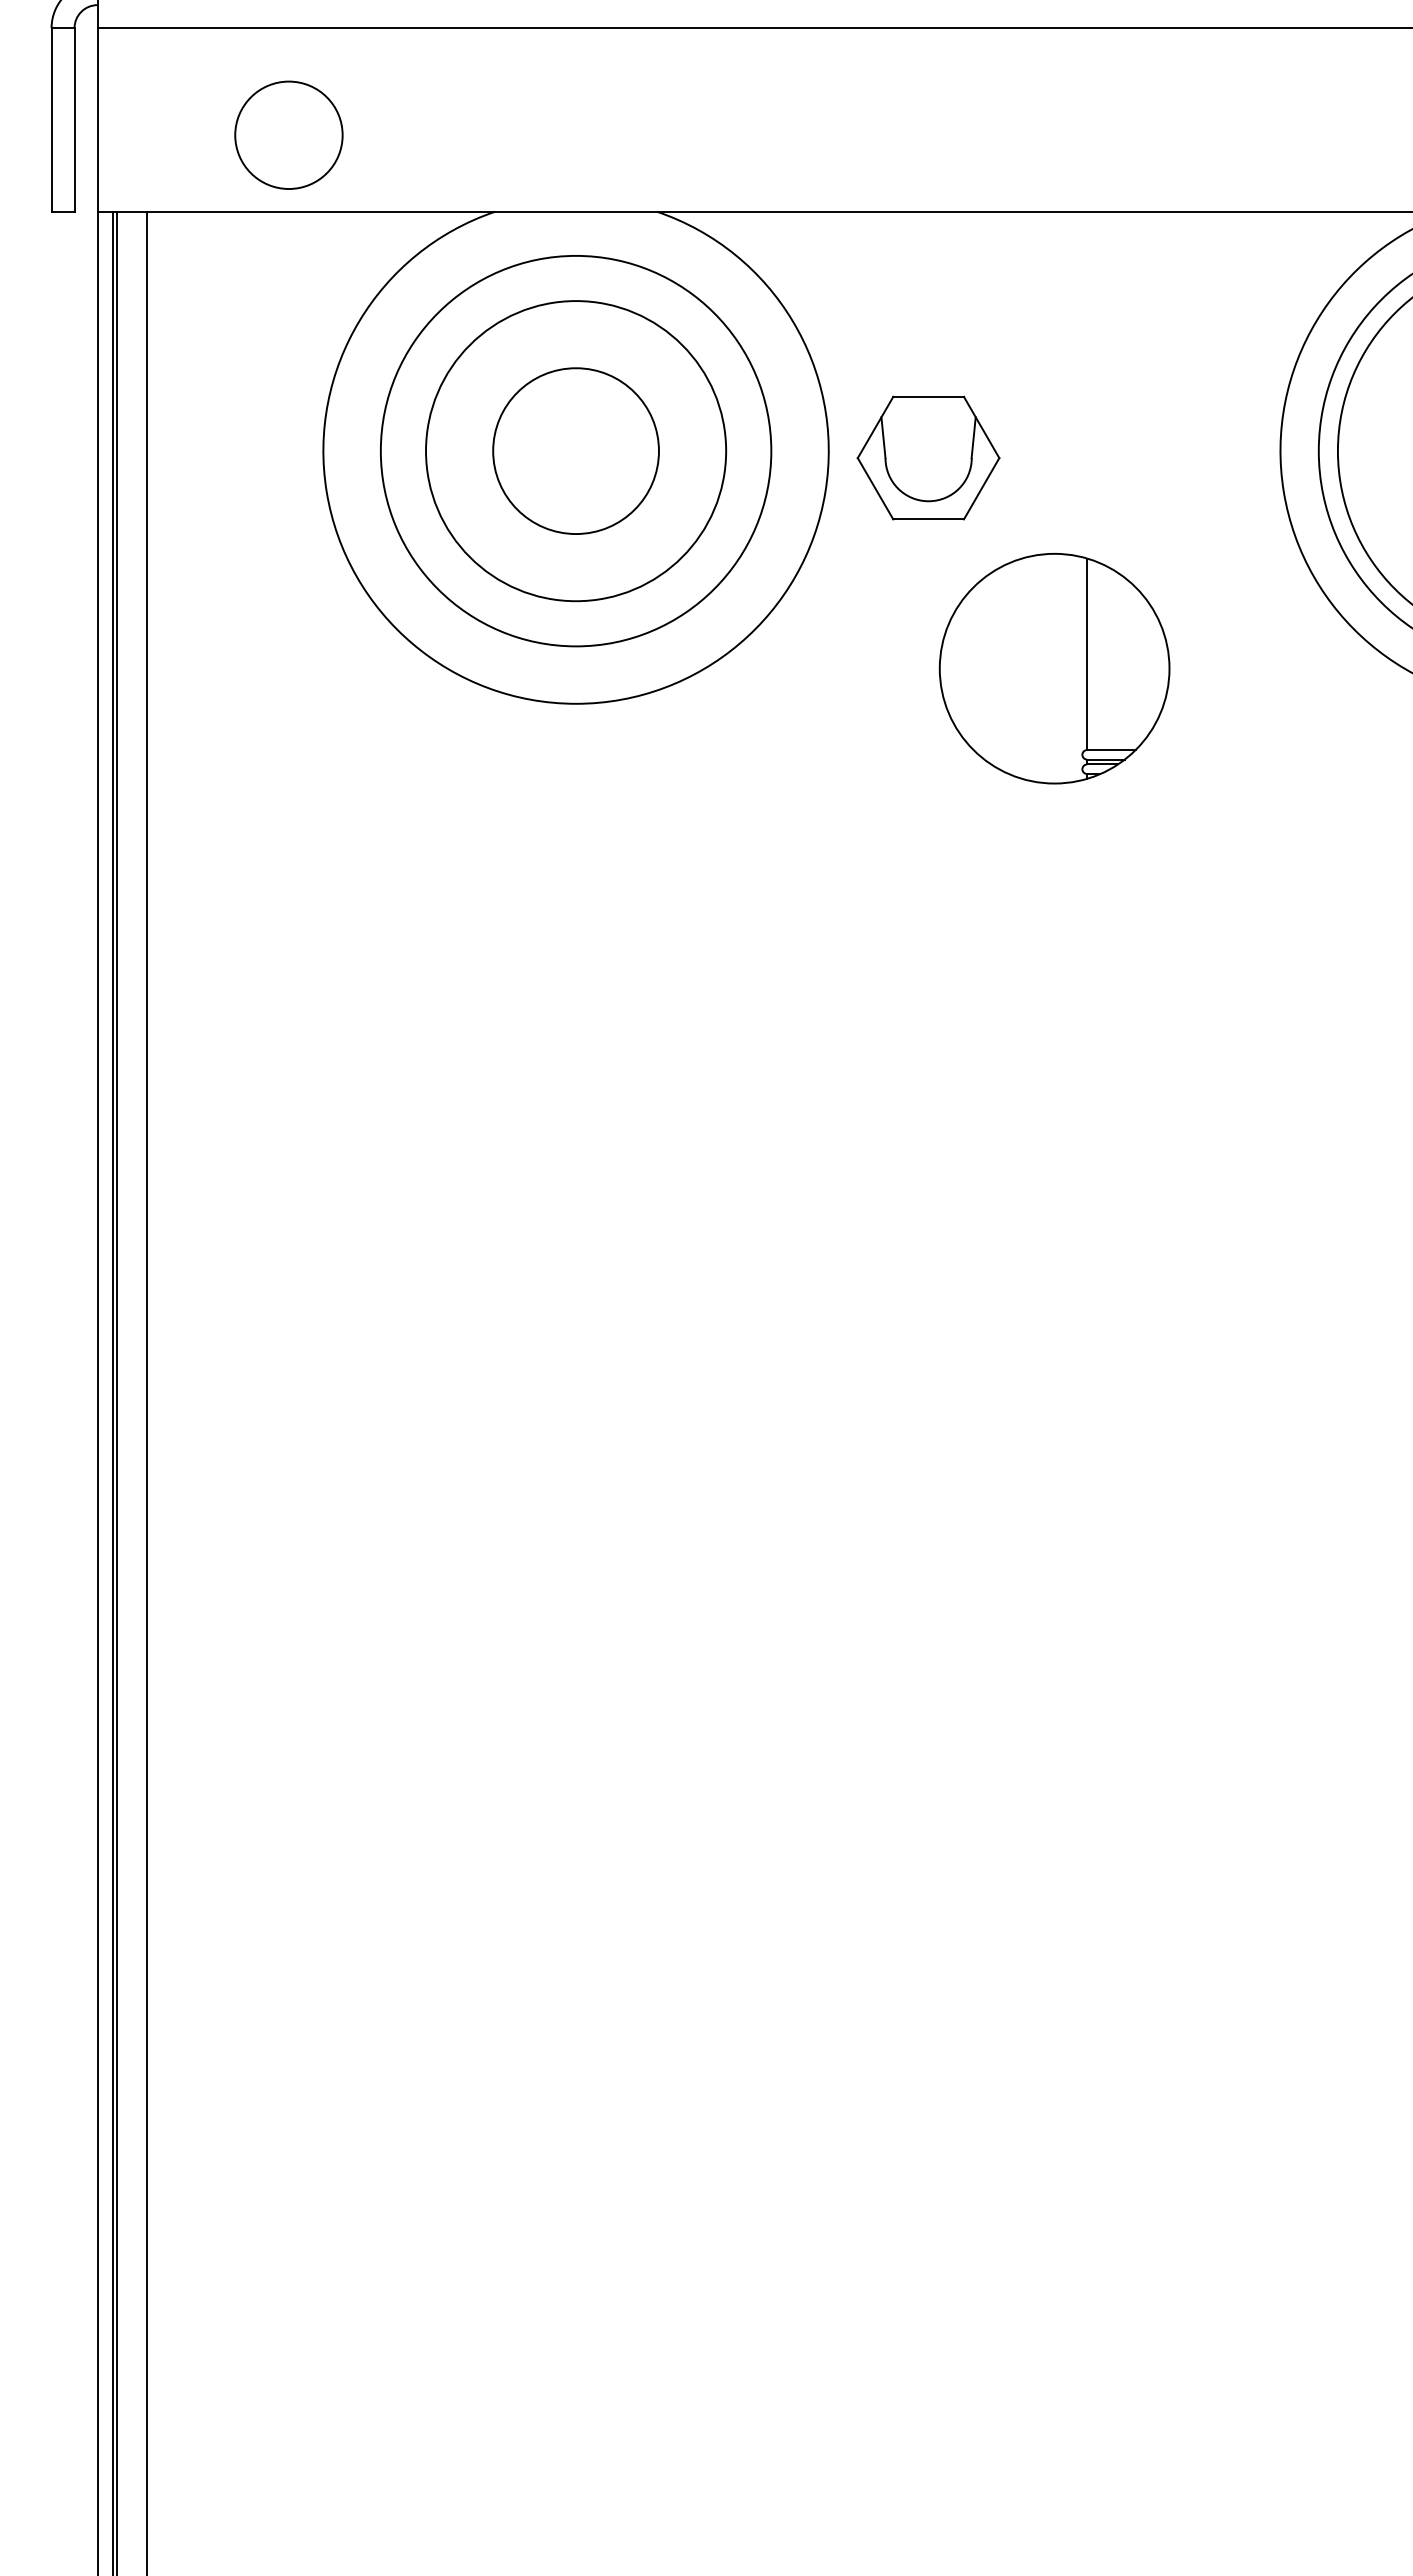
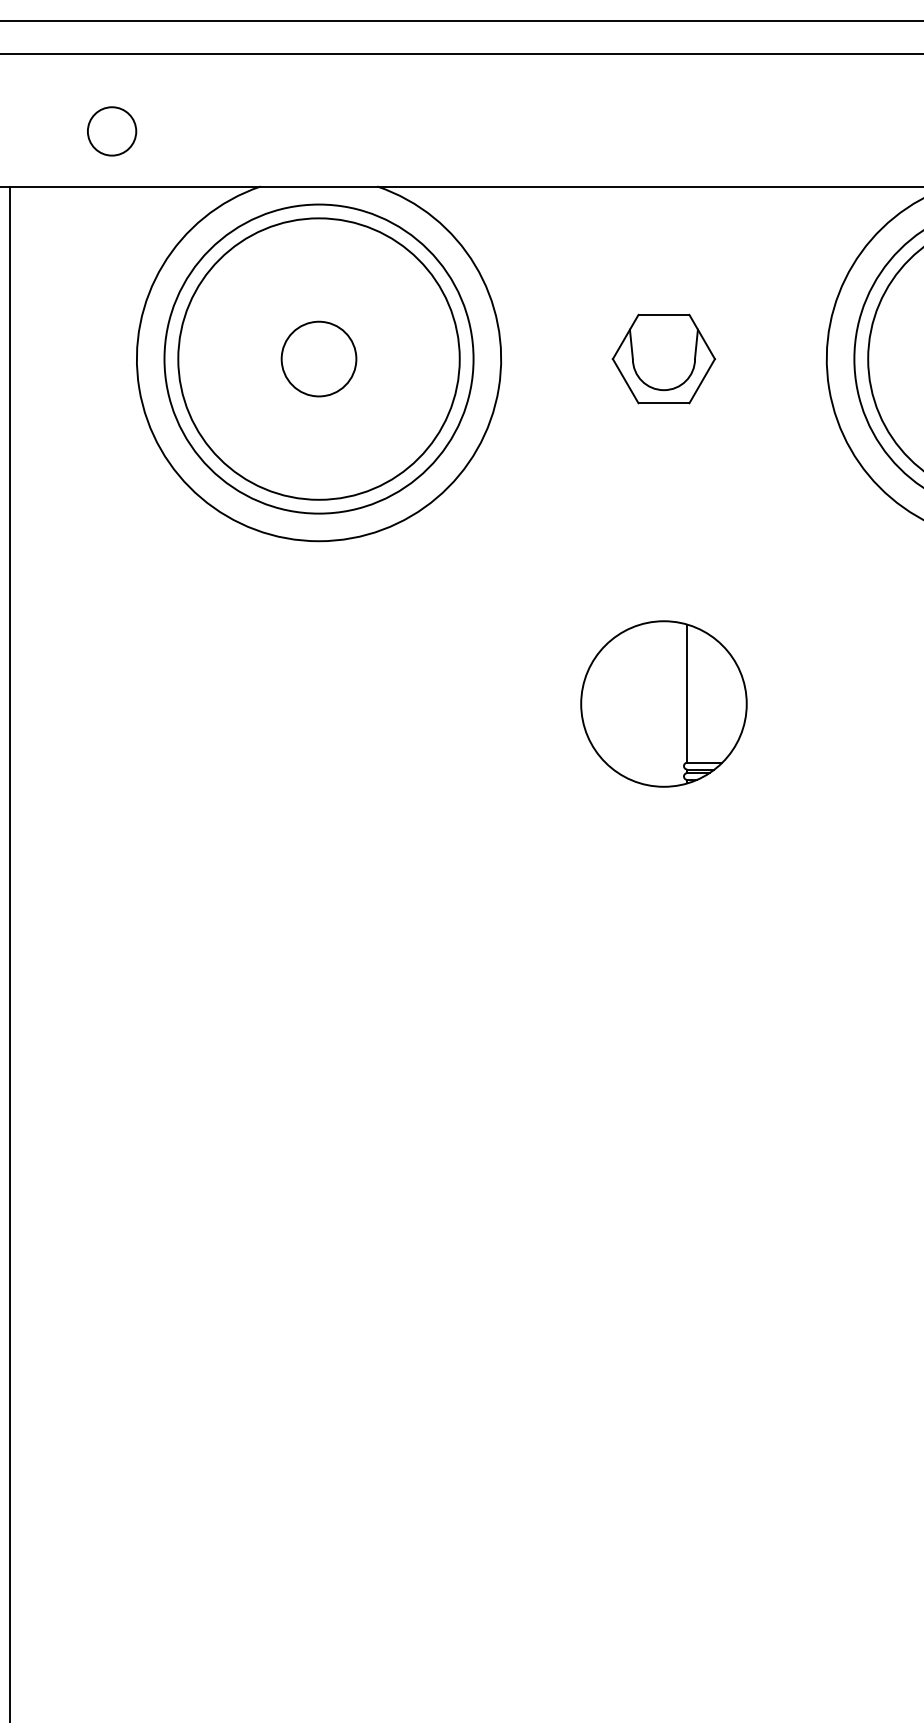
circle: (288, 134) -> (111, 130), size x0.62
circle: (575, 450) -> (318, 358), size x0.62
circle: (575, 450) -> (318, 358), size x1.43
part: (928, 457) -> (663, 358), moved
part: (1054, 668) -> (663, 703), moved

